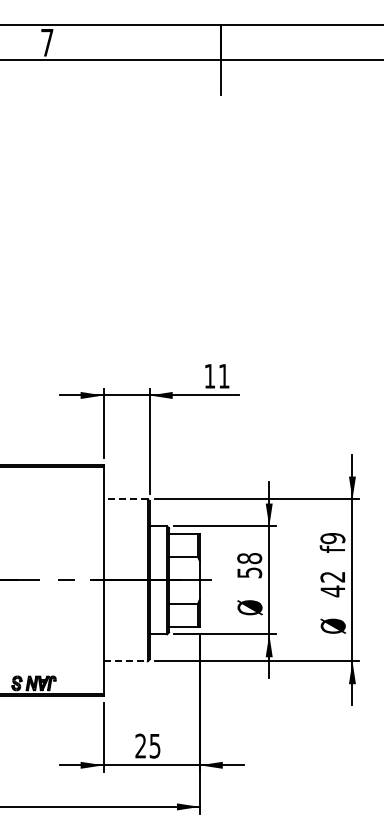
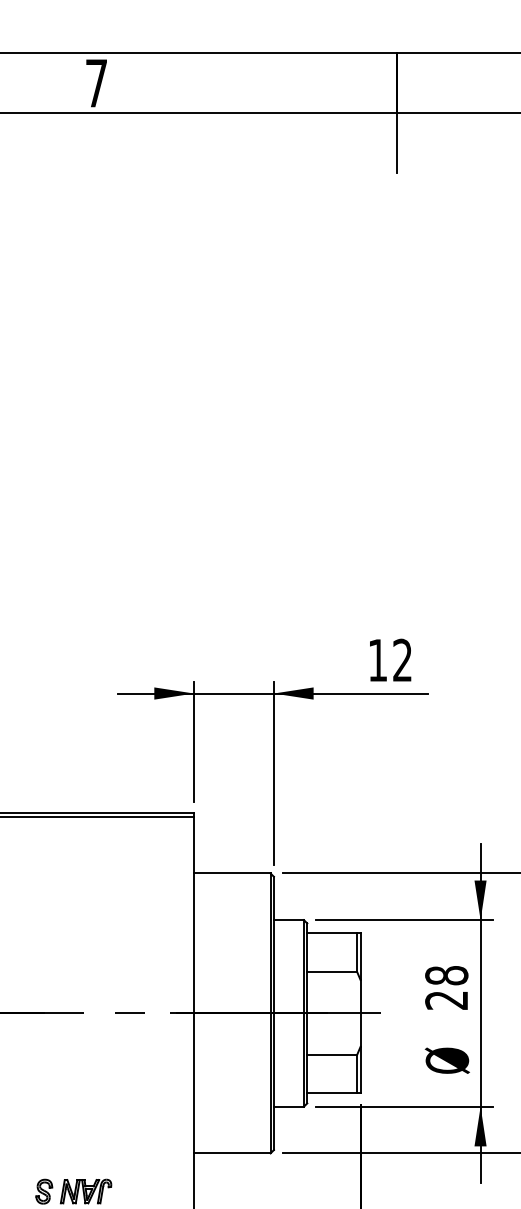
text: (223, 375) -> (401, 658), 11 -> 12
line: (125, 499) -> (231, 873), dashed -> solid
text: (249, 572) -> (446, 999), 58 -> 28
line: (126, 661) -> (233, 1153), dashed -> solid

